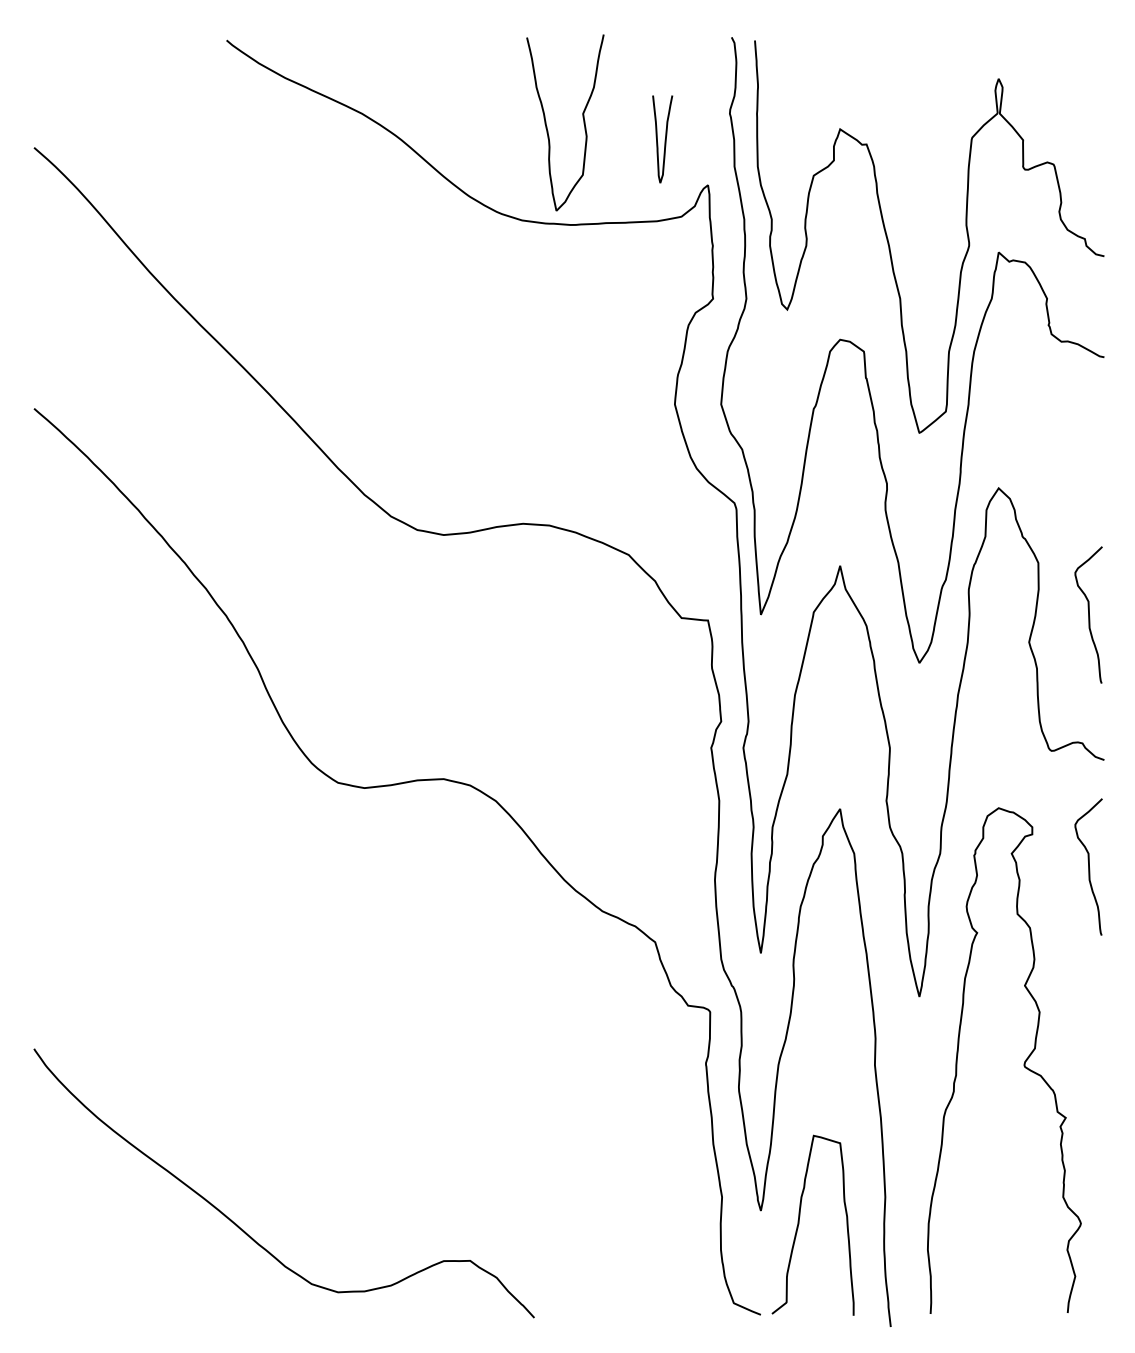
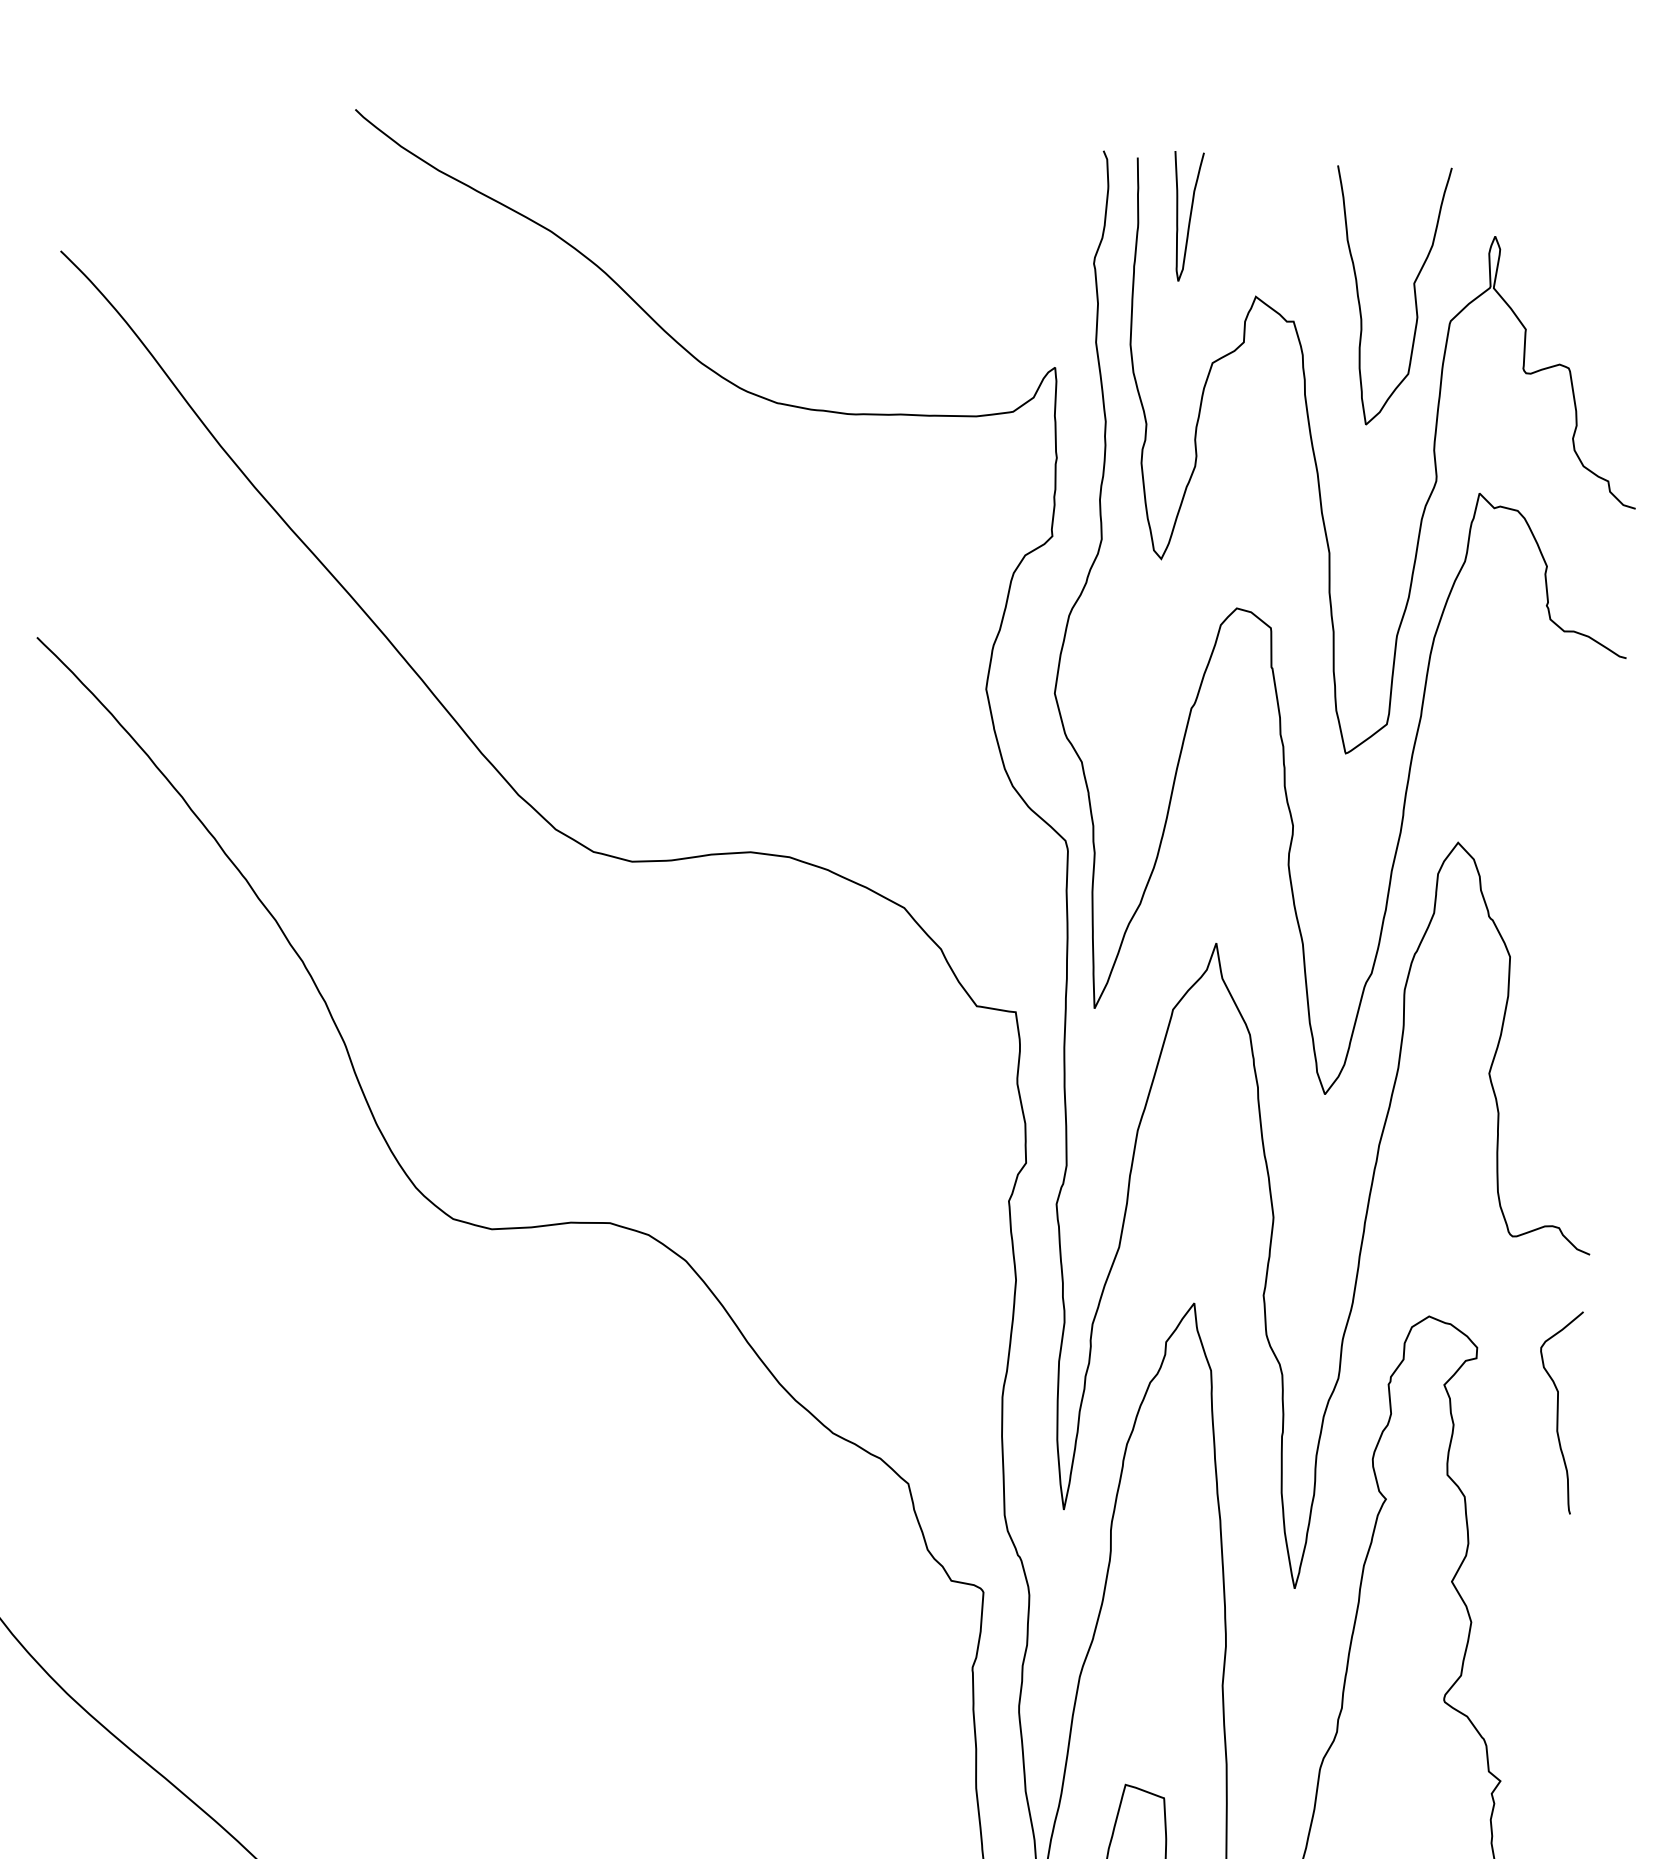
curve: (582, 117) -> (1412, 288), moved
curve: (664, 139) -> (1188, 217), moved
curve: (1088, 614) -> (1579, 1037), removed

